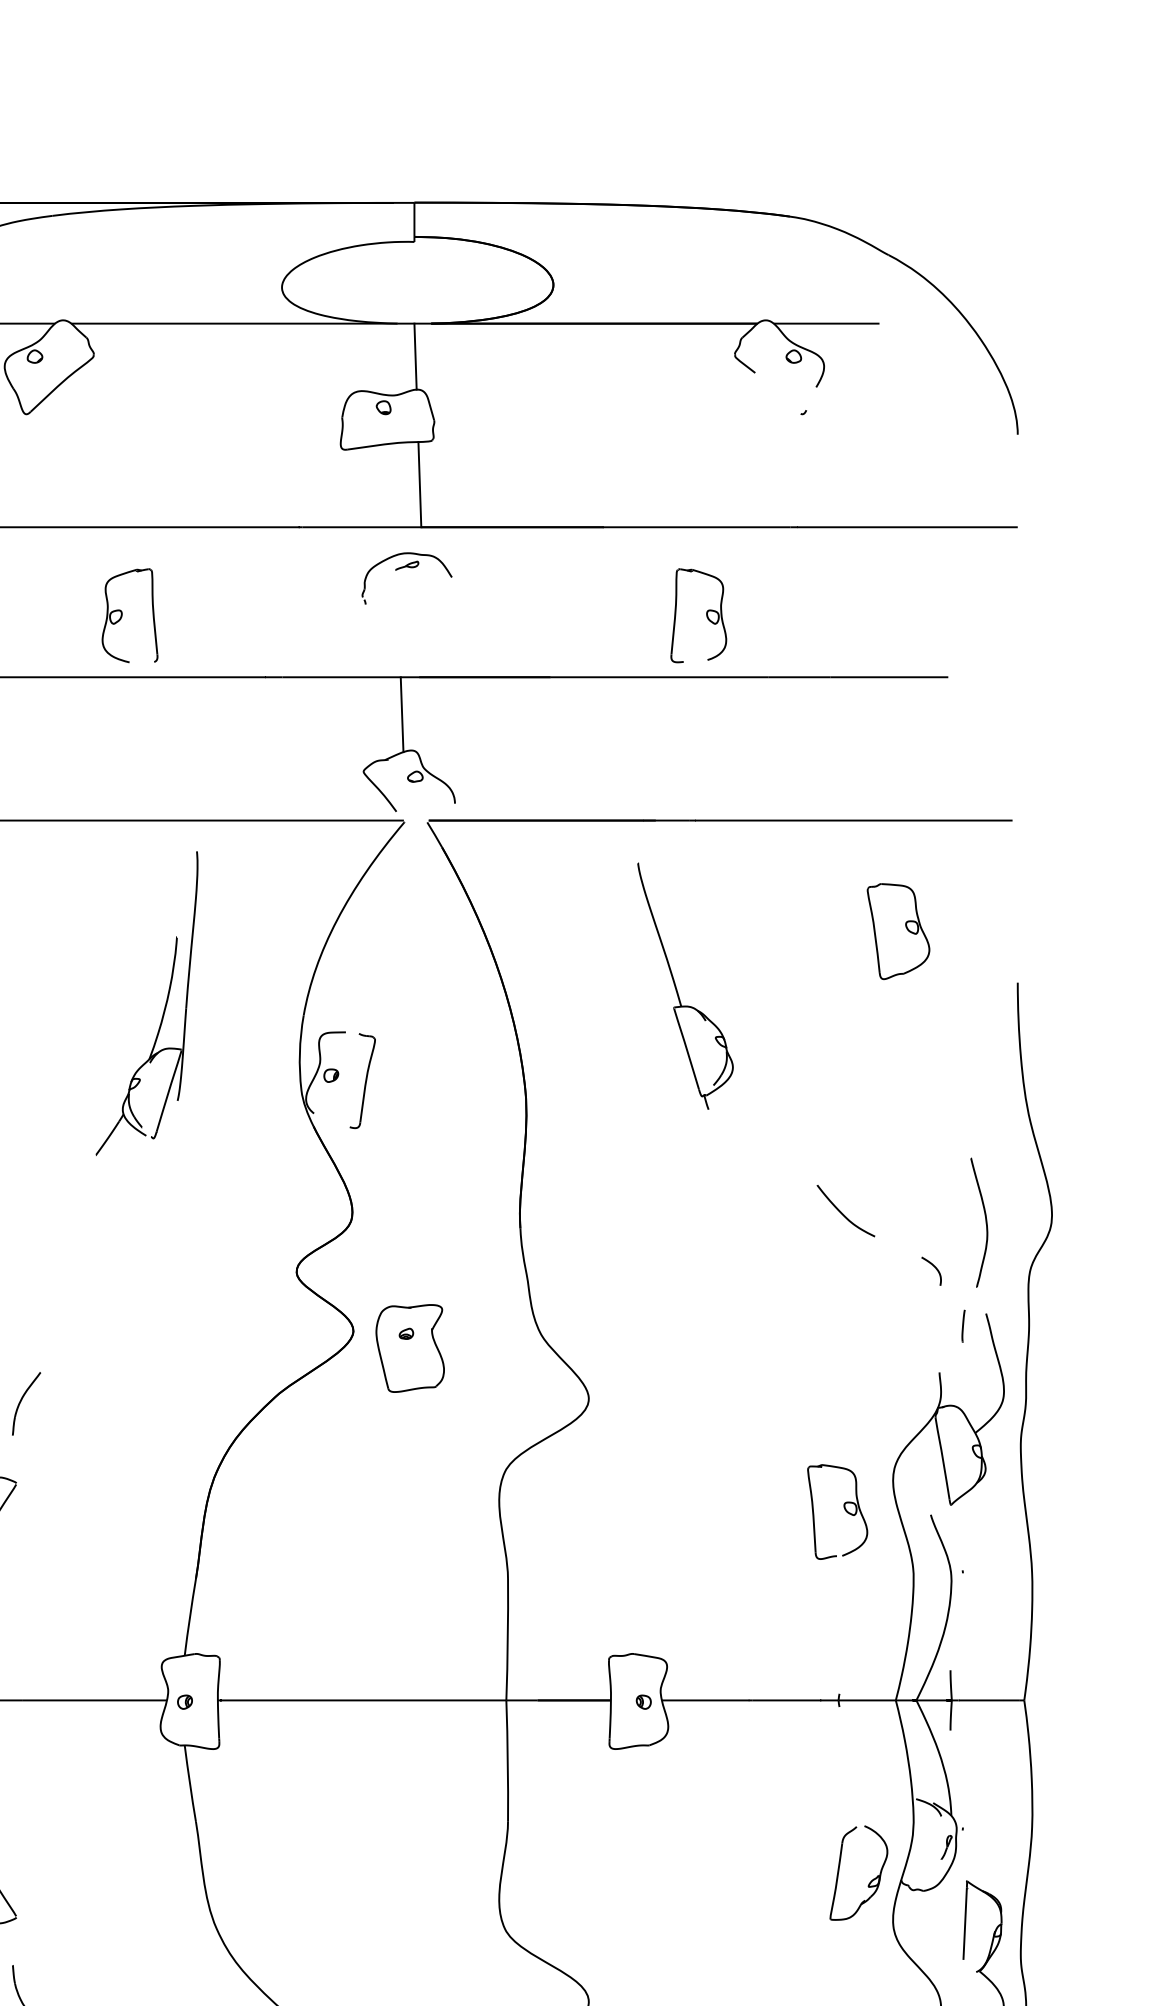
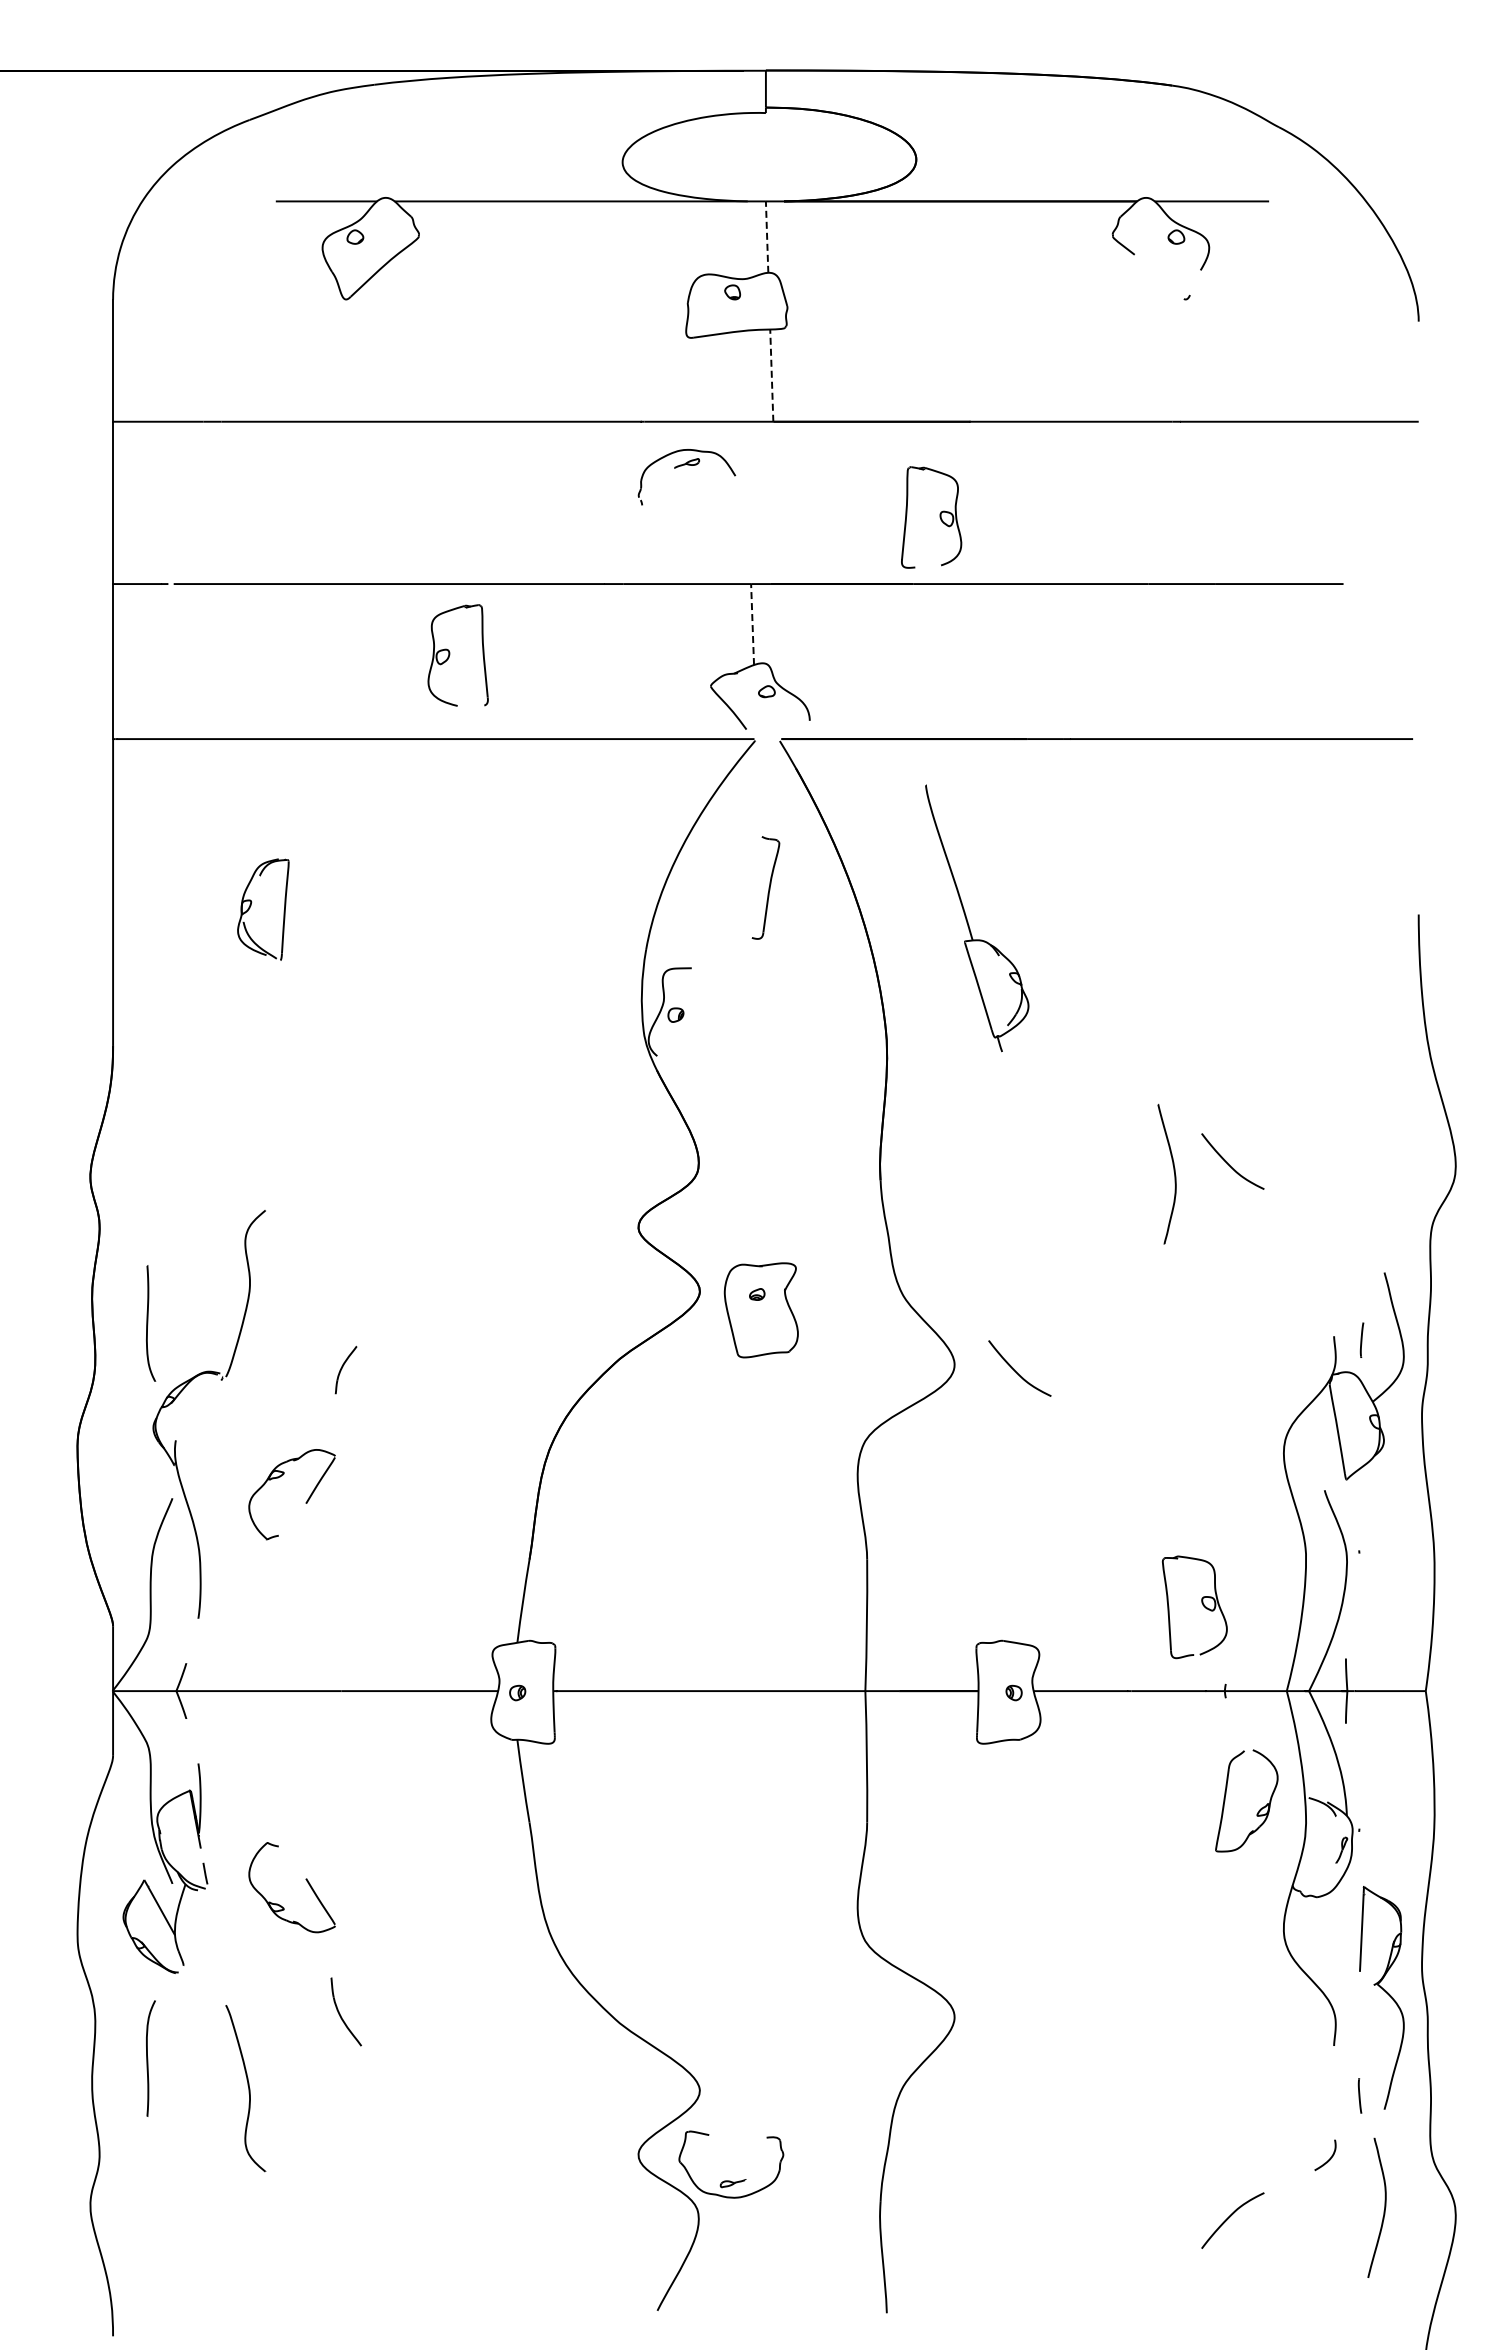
line: (415, 356) -> (767, 237), solid -> dashed
line: (419, 484) -> (771, 375), solid -> dashed
part: (405, 567) -> (685, 465), moved
part: (122, 614) -> (450, 654), moved
part: (706, 615) -> (939, 517), moved
line: (402, 714) -> (752, 624), solid -> dashed
part: (898, 930) -> (1289, 858), removed
part: (677, 989) -> (968, 921), moved
part: (164, 1006) -> (495, 940), removed
part: (362, 1080) -> (765, 887), moved
curve: (985, 1220) -> (1173, 1171), moved
part: (931, 1271) -> (1325, 1226), removed
part: (963, 1325) -> (1361, 1339), moved
part: (25, 1403) -> (345, 1369), size x0.7
curve: (646, 1405) -> (1016, 1371), added
part: (843, 1508) -> (1201, 1603), moved
part: (869, 1881) -> (1258, 1810), moved

